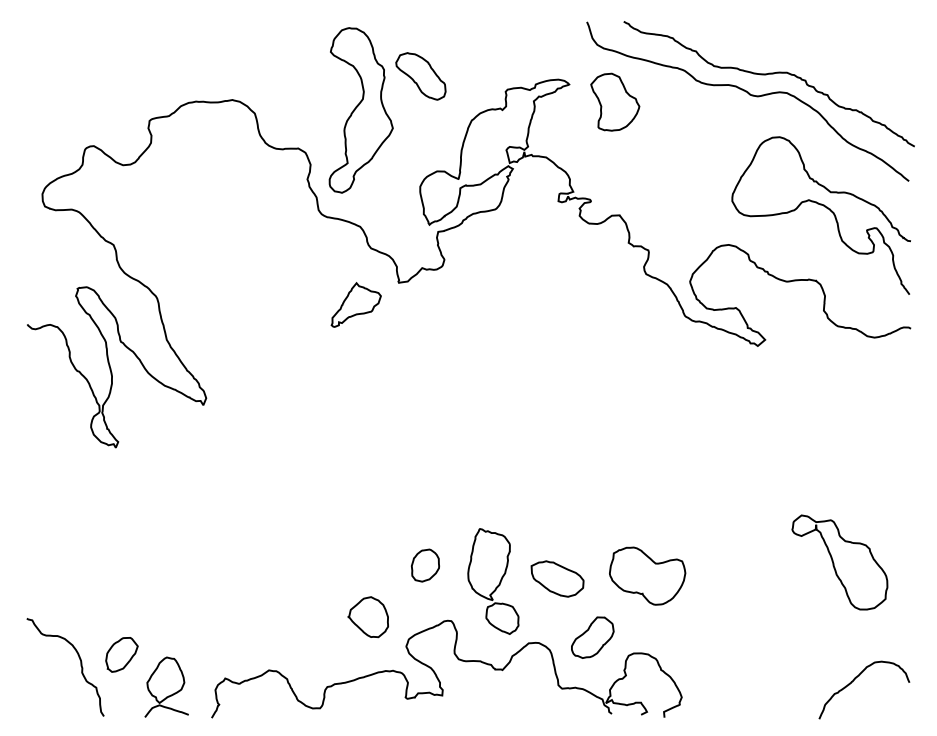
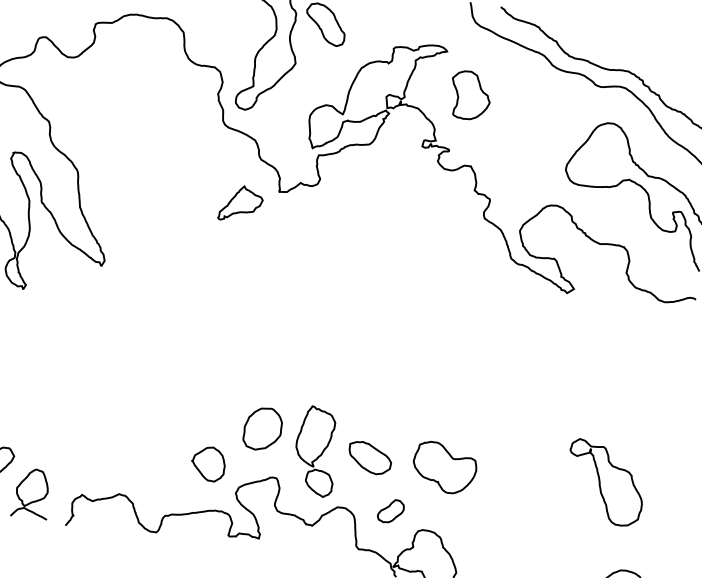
part: (615, 101) -> (470, 95), moved
part: (424, 565) -> (261, 428), size x1.6
part: (592, 637) -> (390, 511), size x0.7

